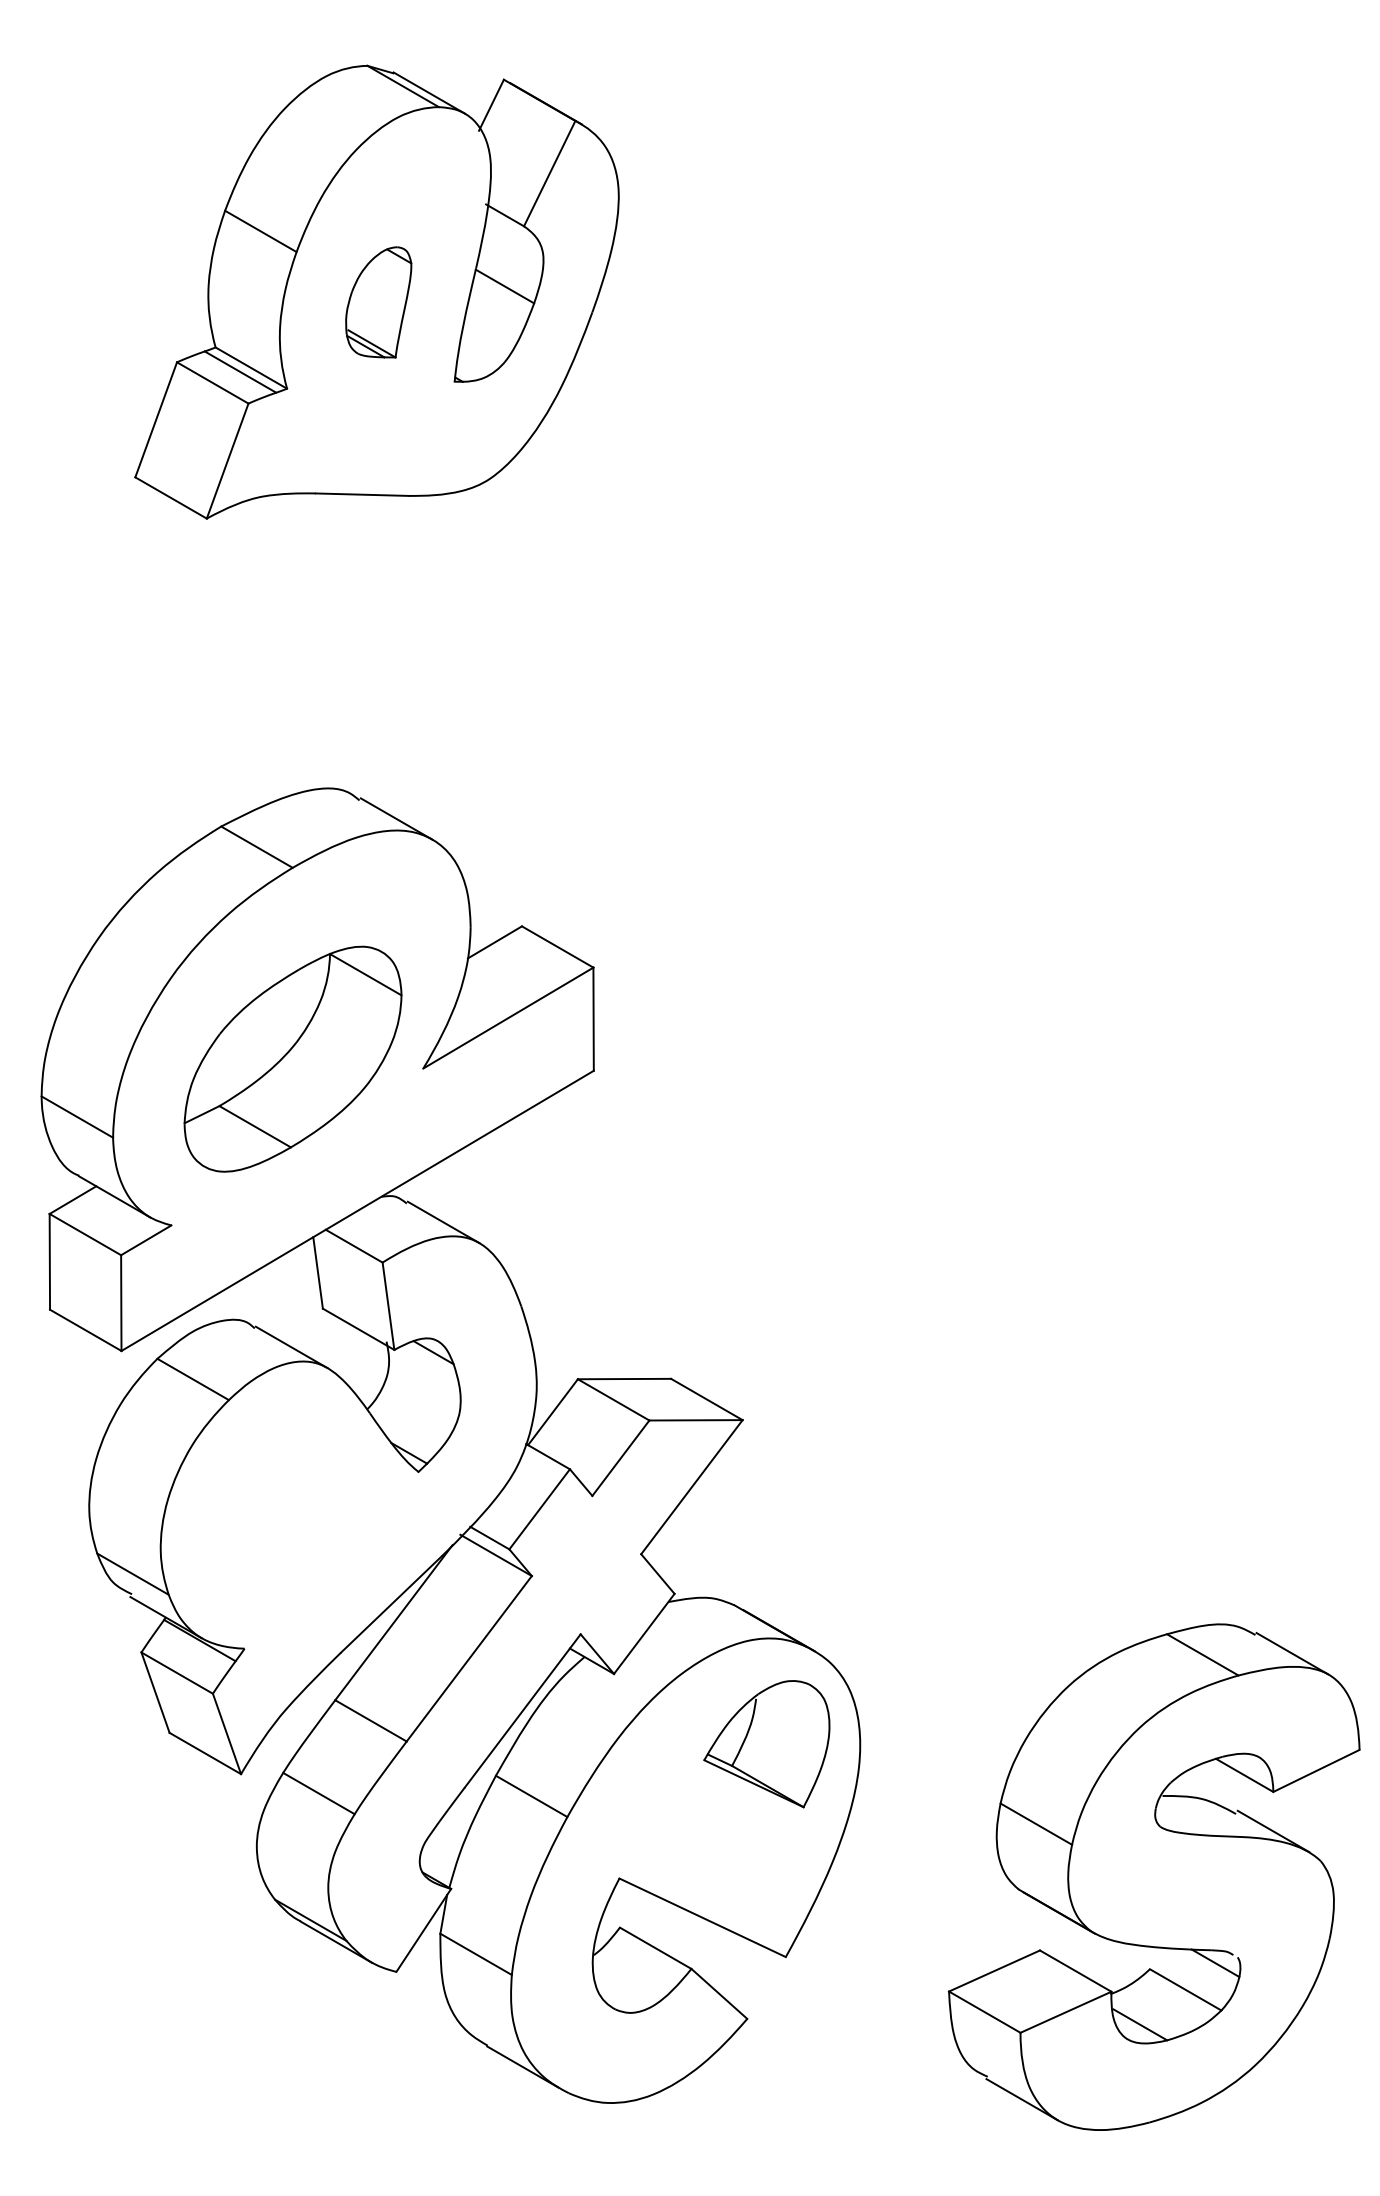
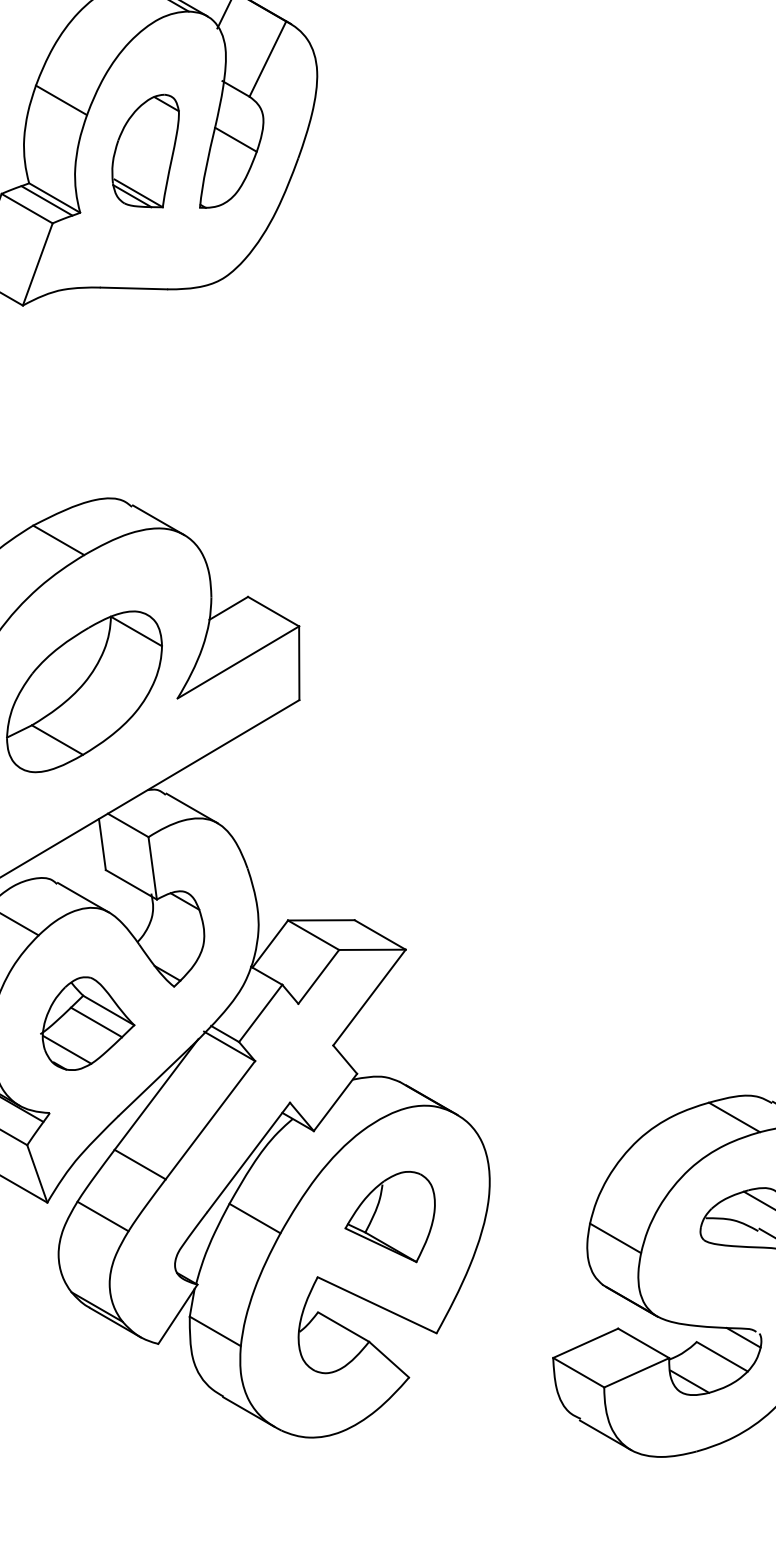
part: (378, 302) -> (145, 151), size x1.43
part: (296, 1523) -> (86, 1023), added
part: (766, 1744) -> (389, 1217), moved

